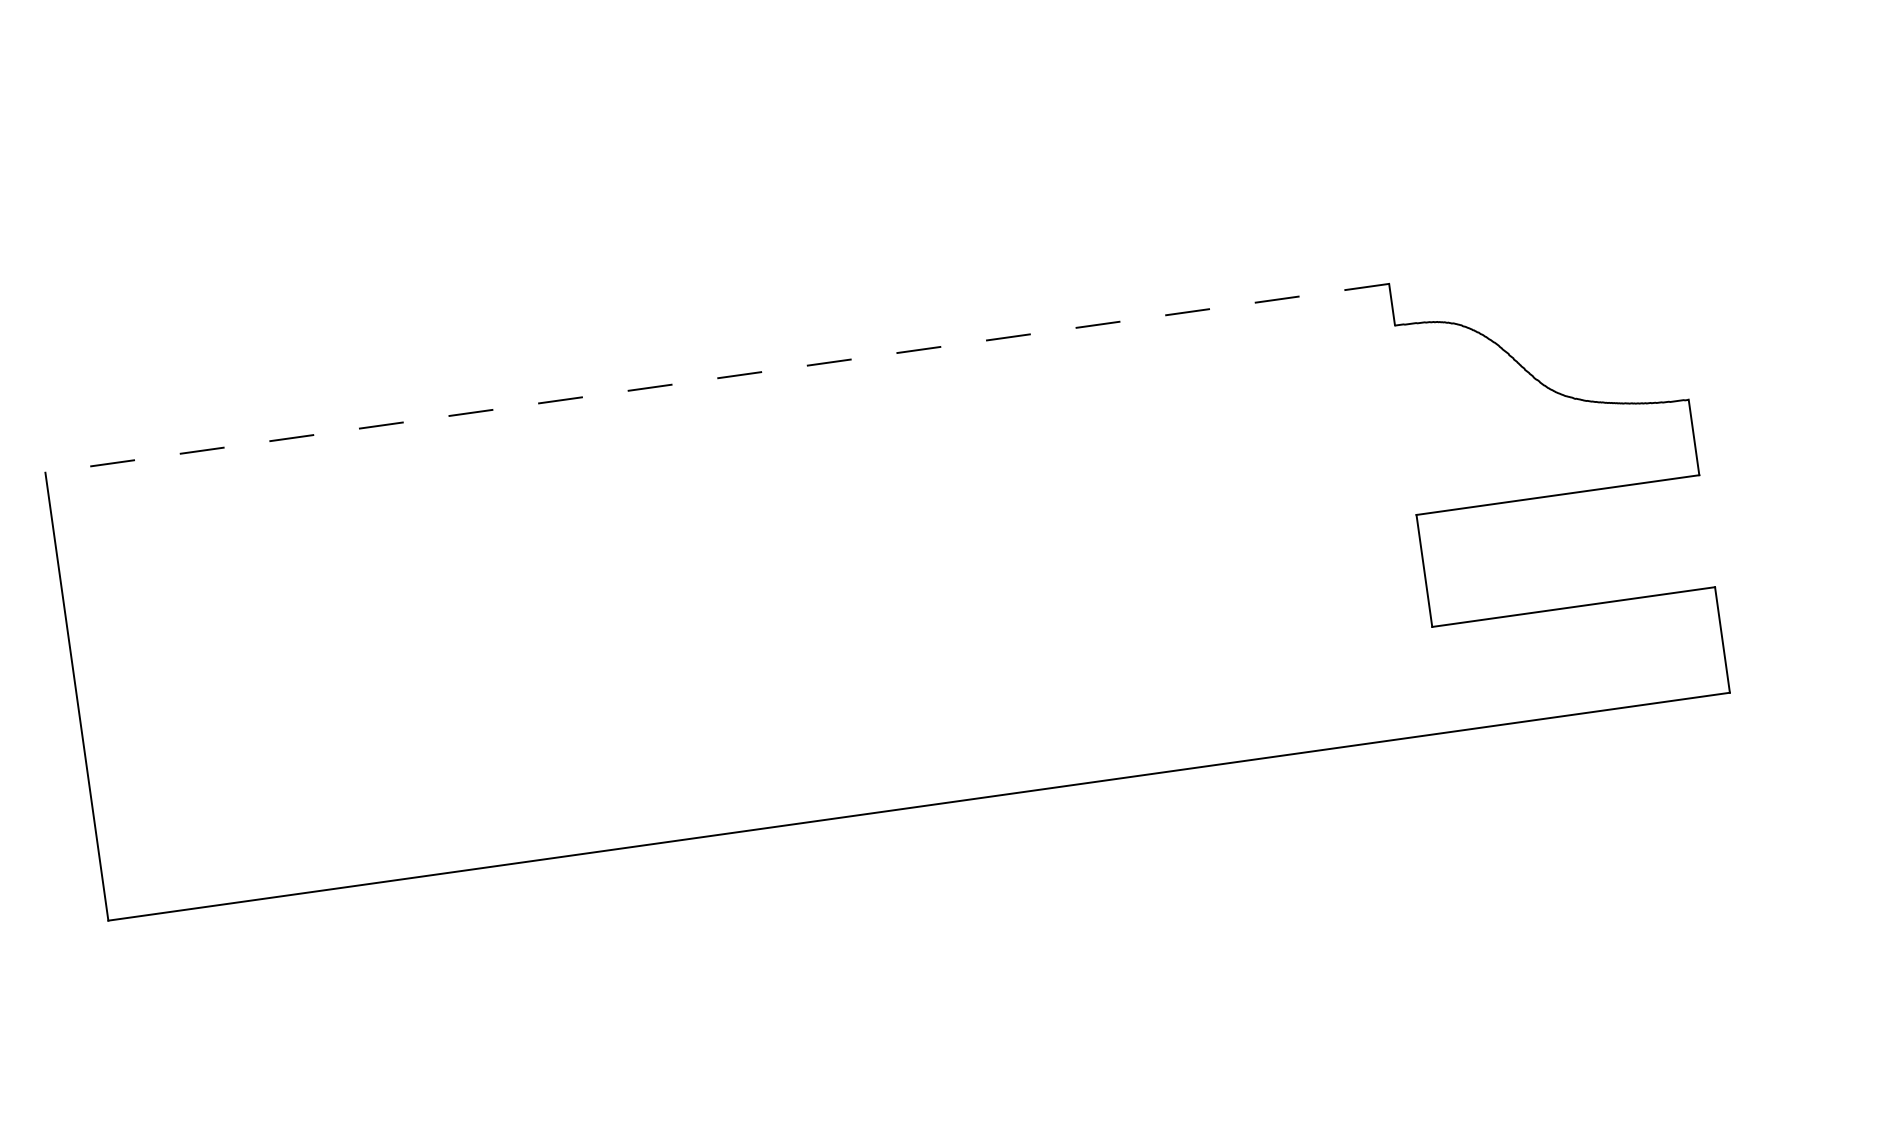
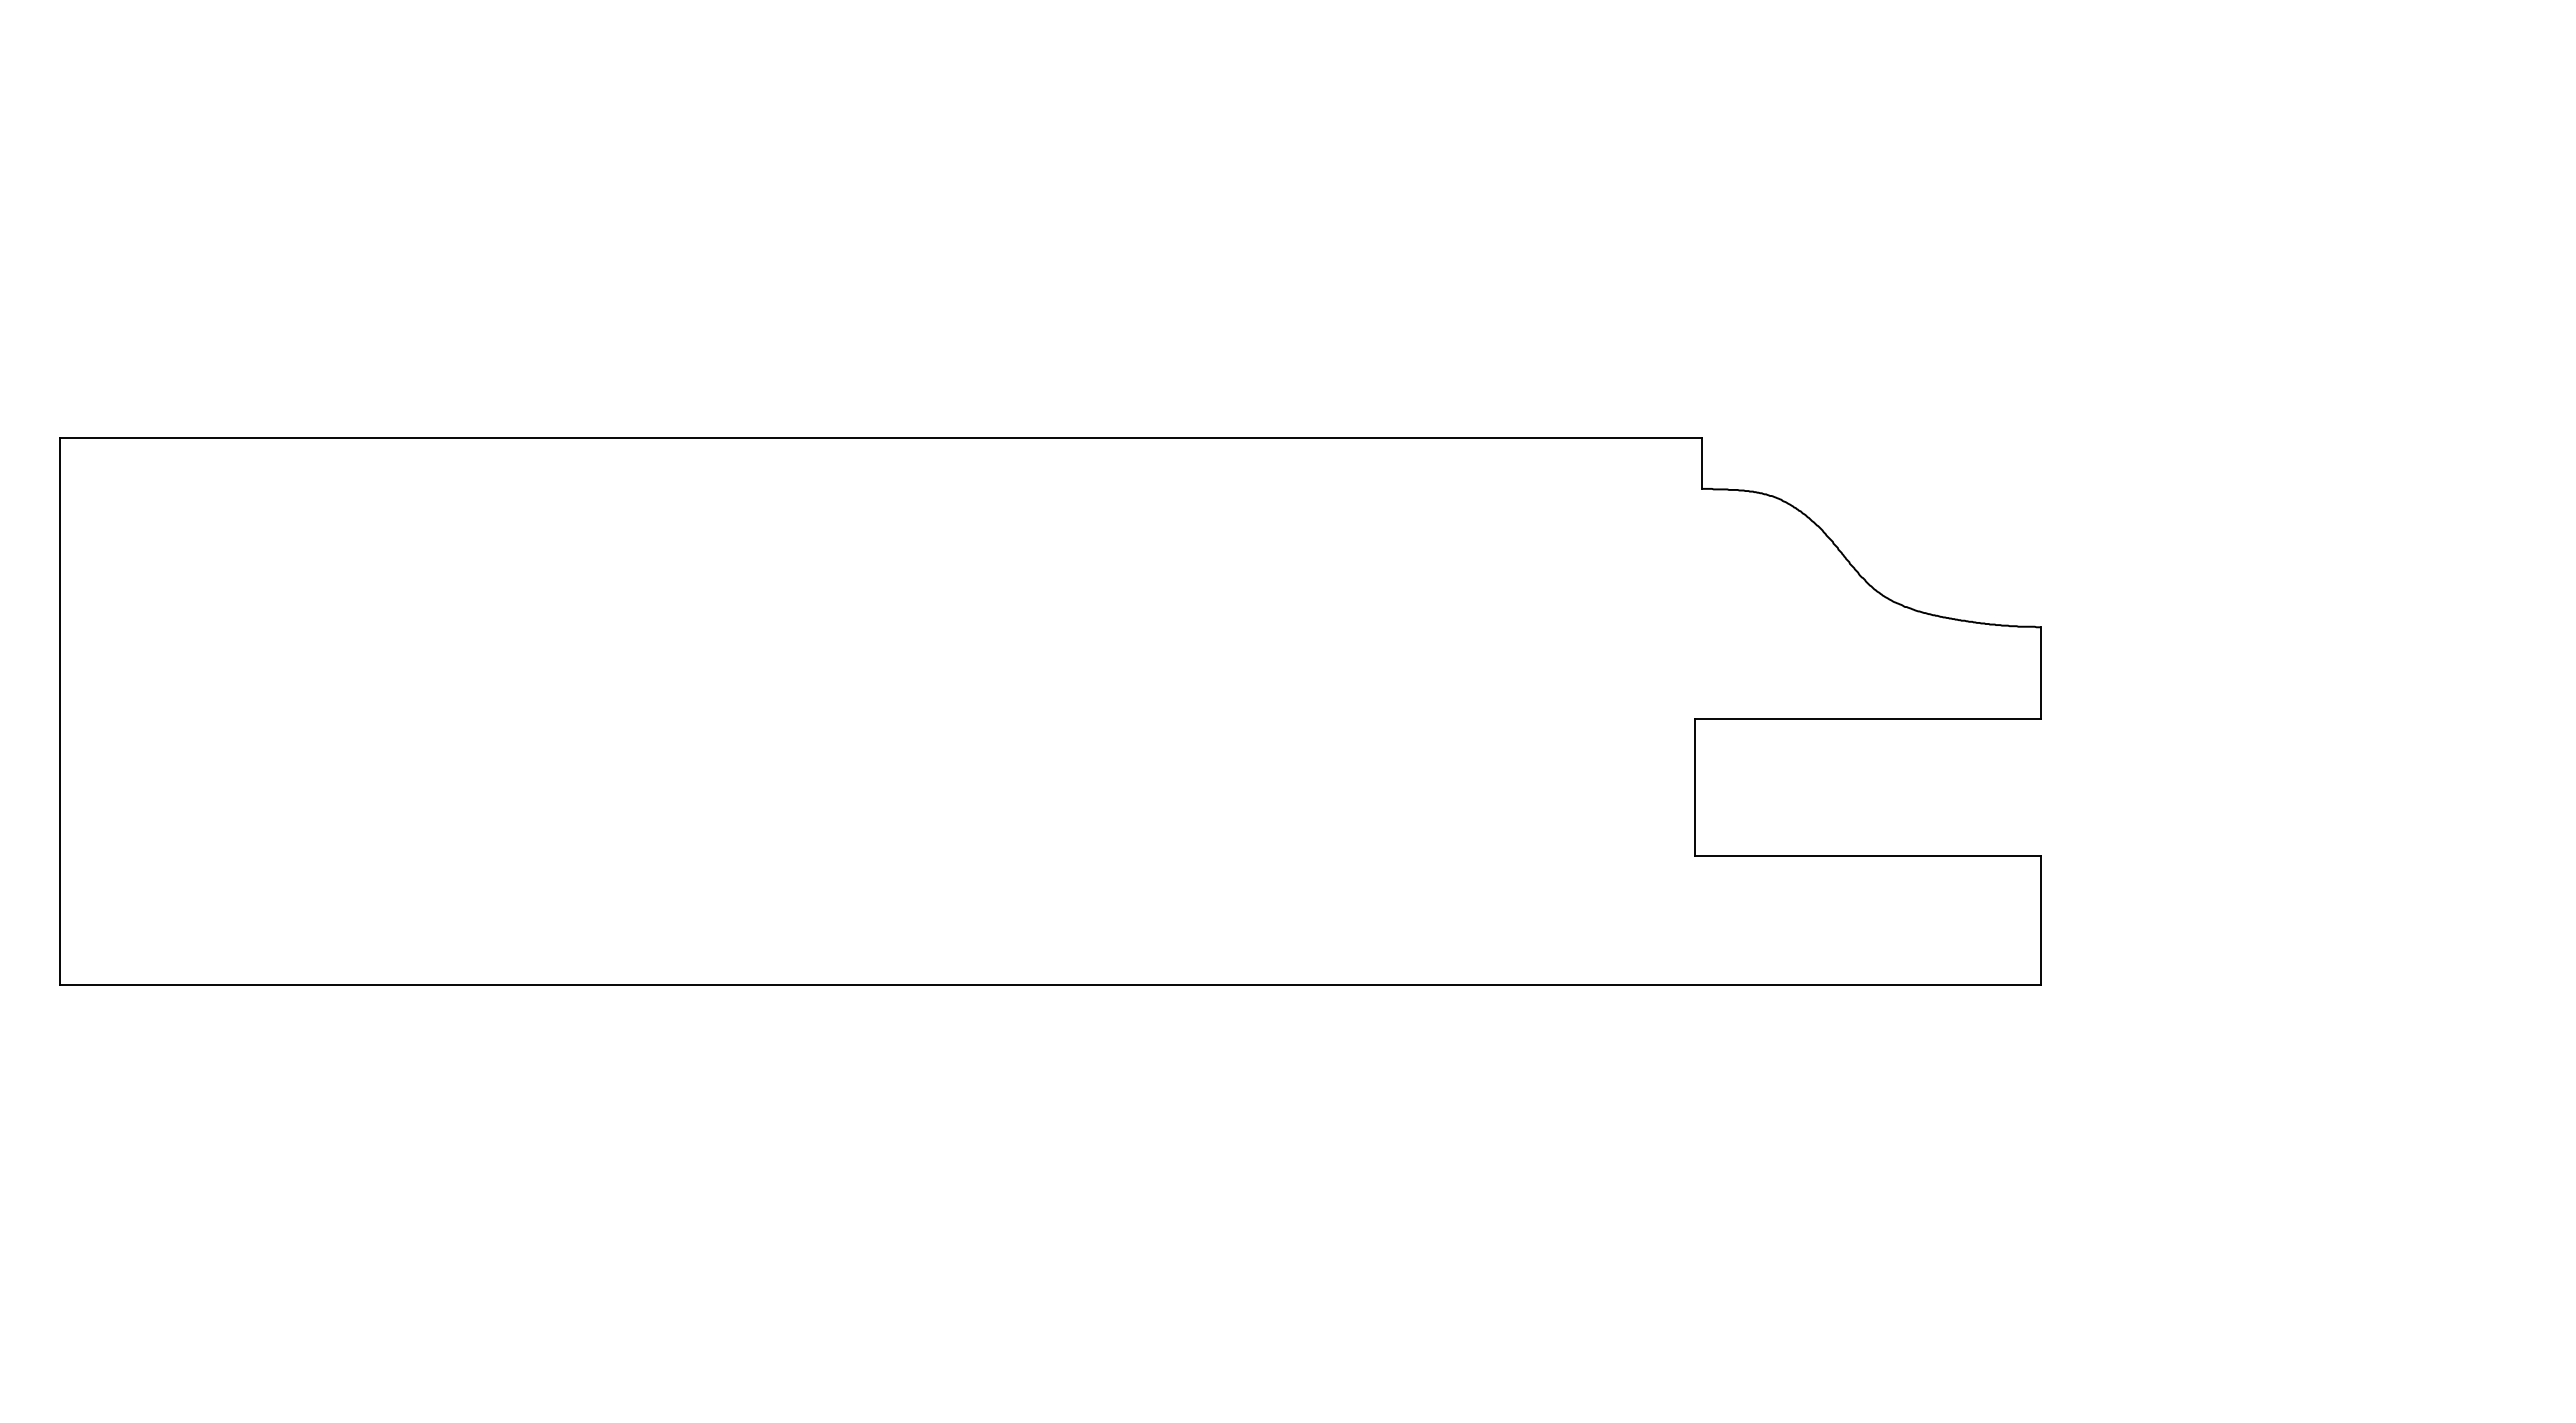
line: (716, 378) -> (880, 437), dashed -> solid

